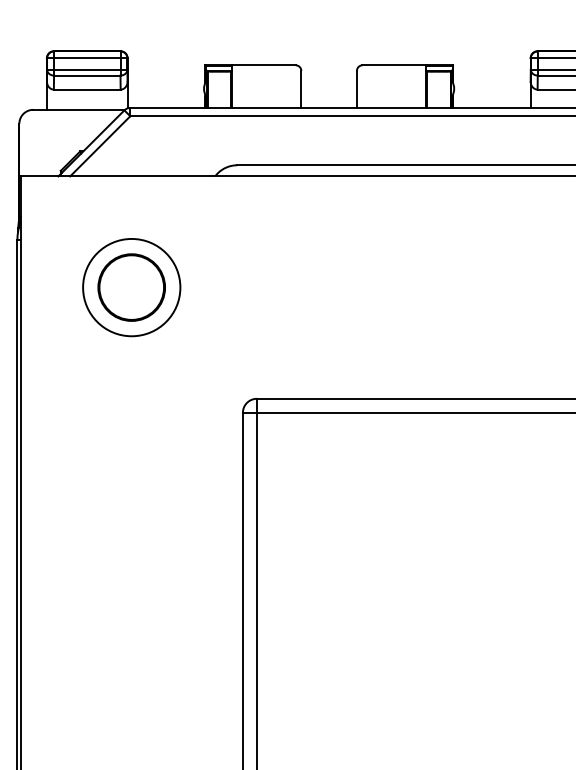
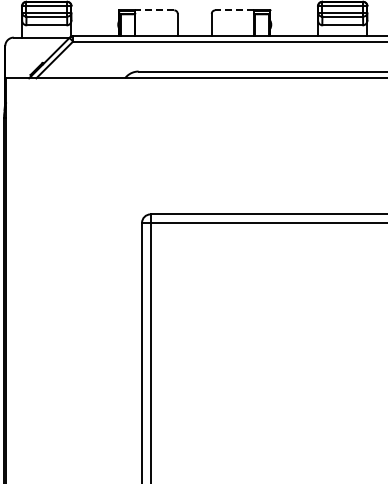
line: (263, 65) -> (154, 10), solid -> dashed
line: (394, 65) -> (234, 10), solid -> dashed
part: (130, 286) -> (73, 145), removed

